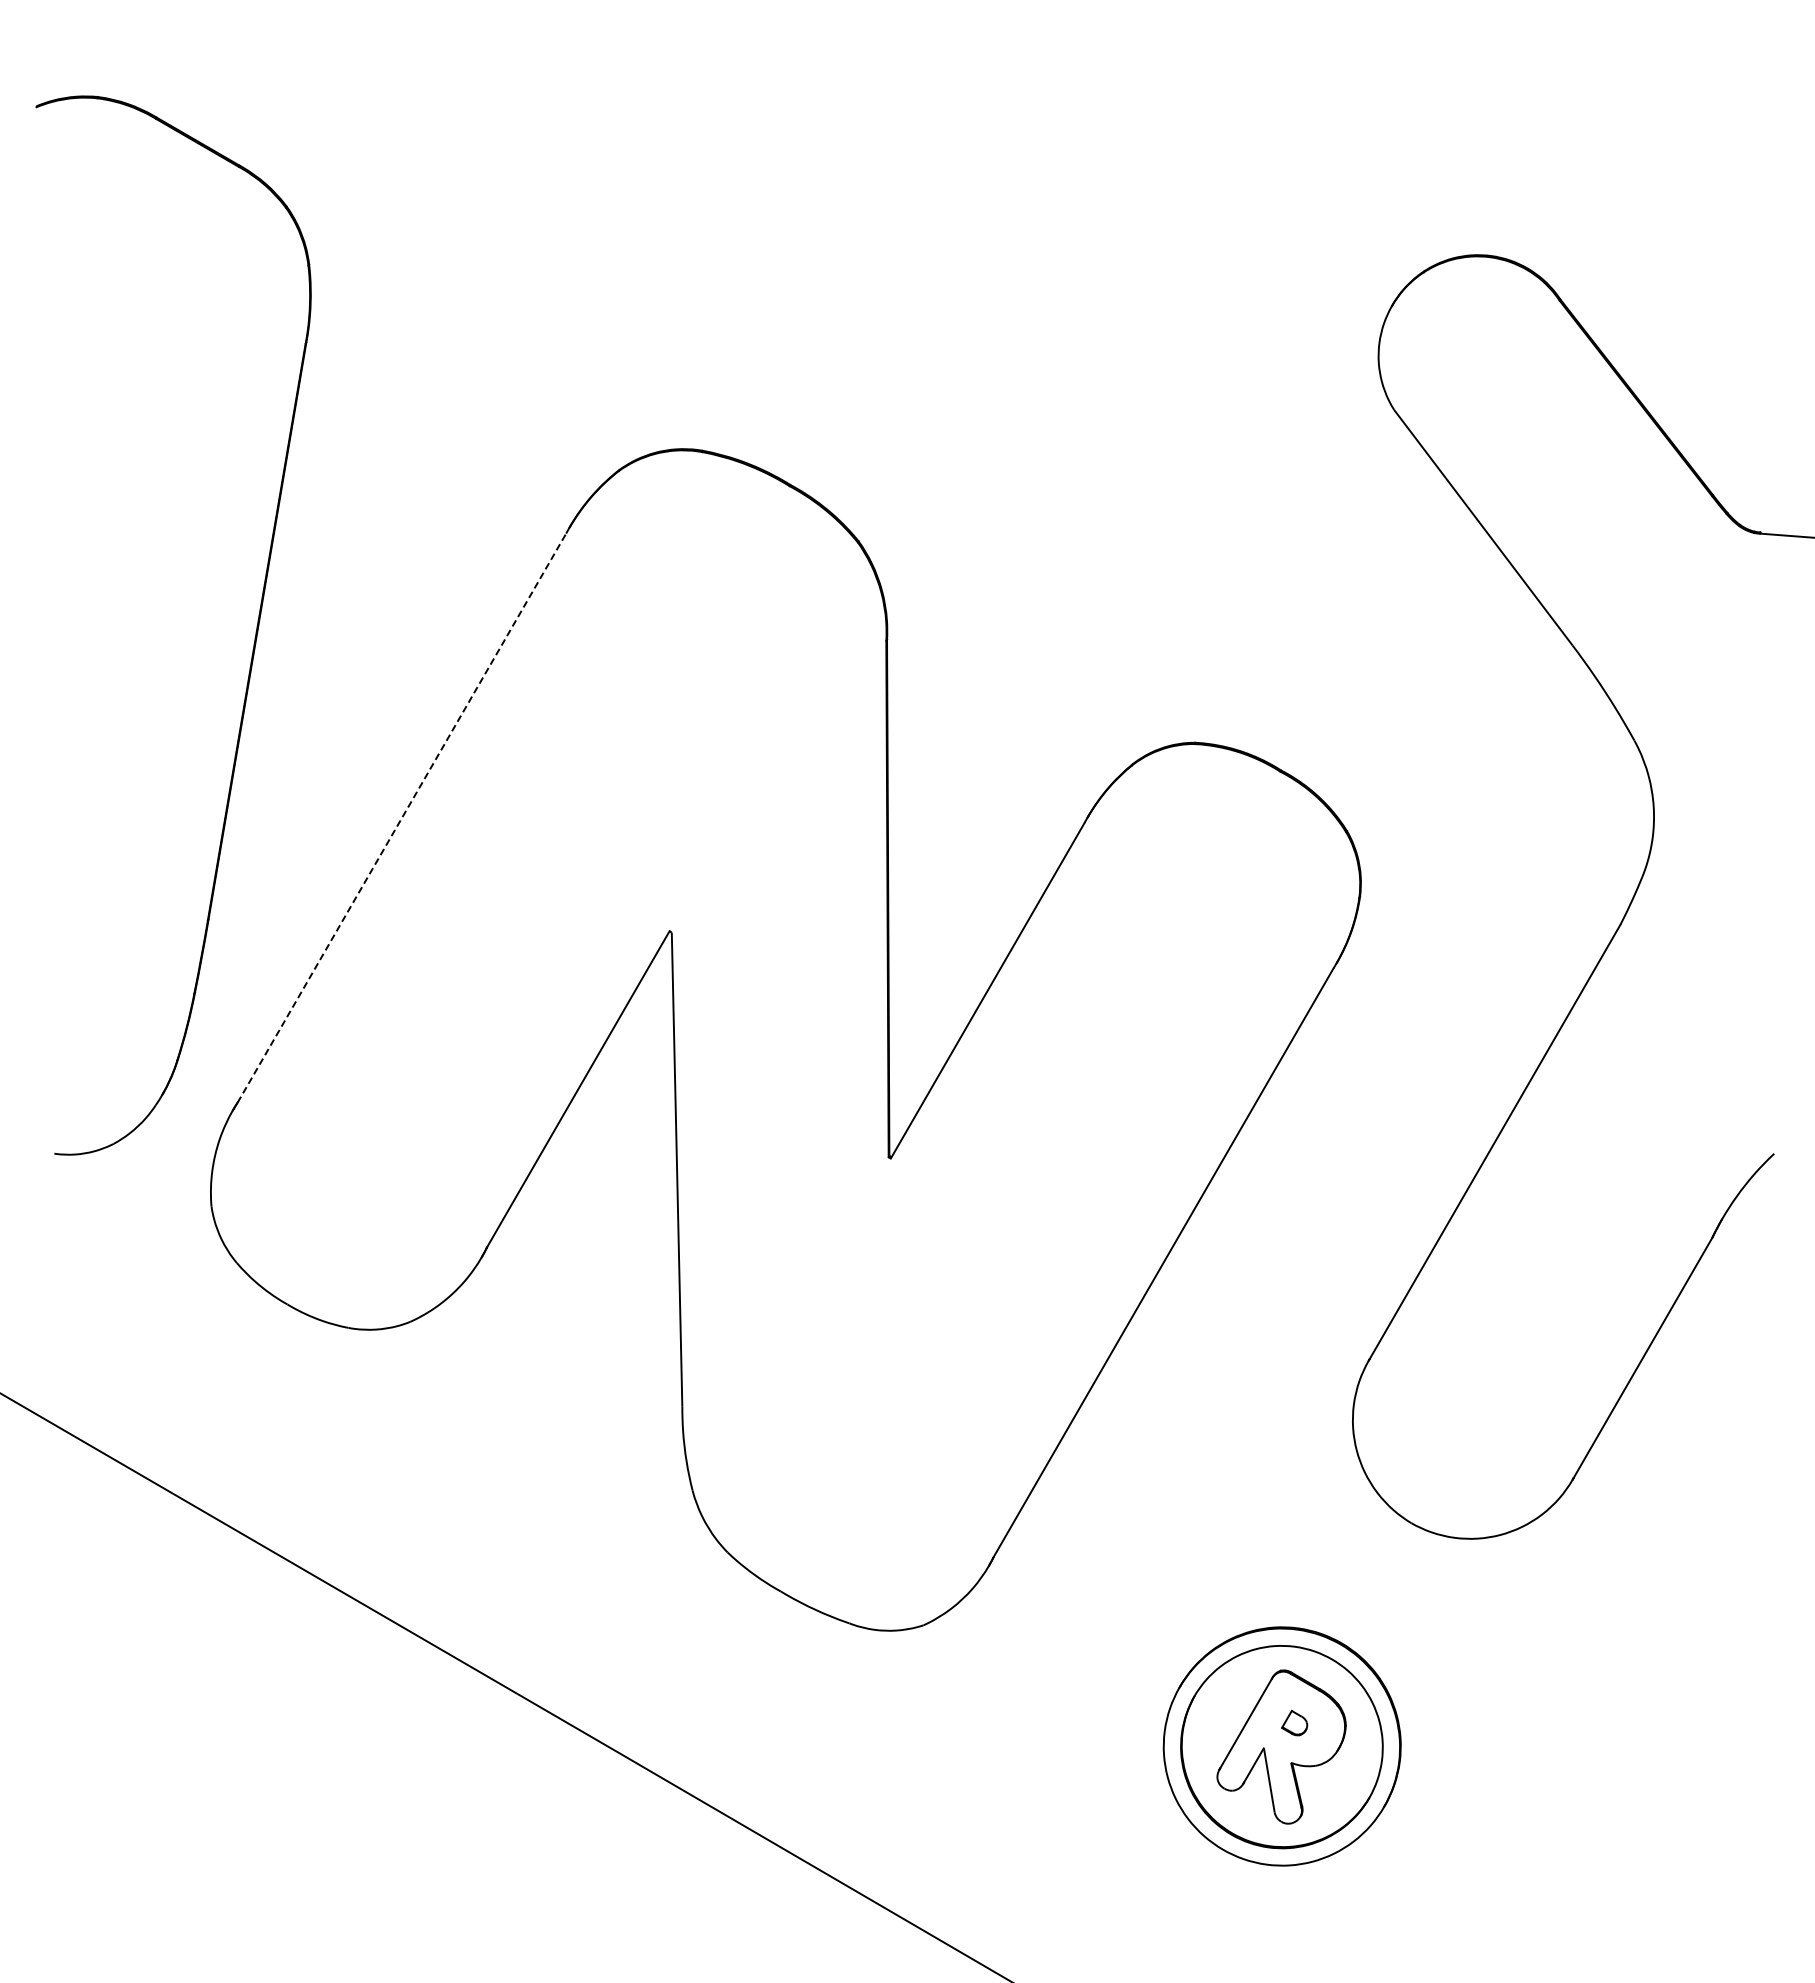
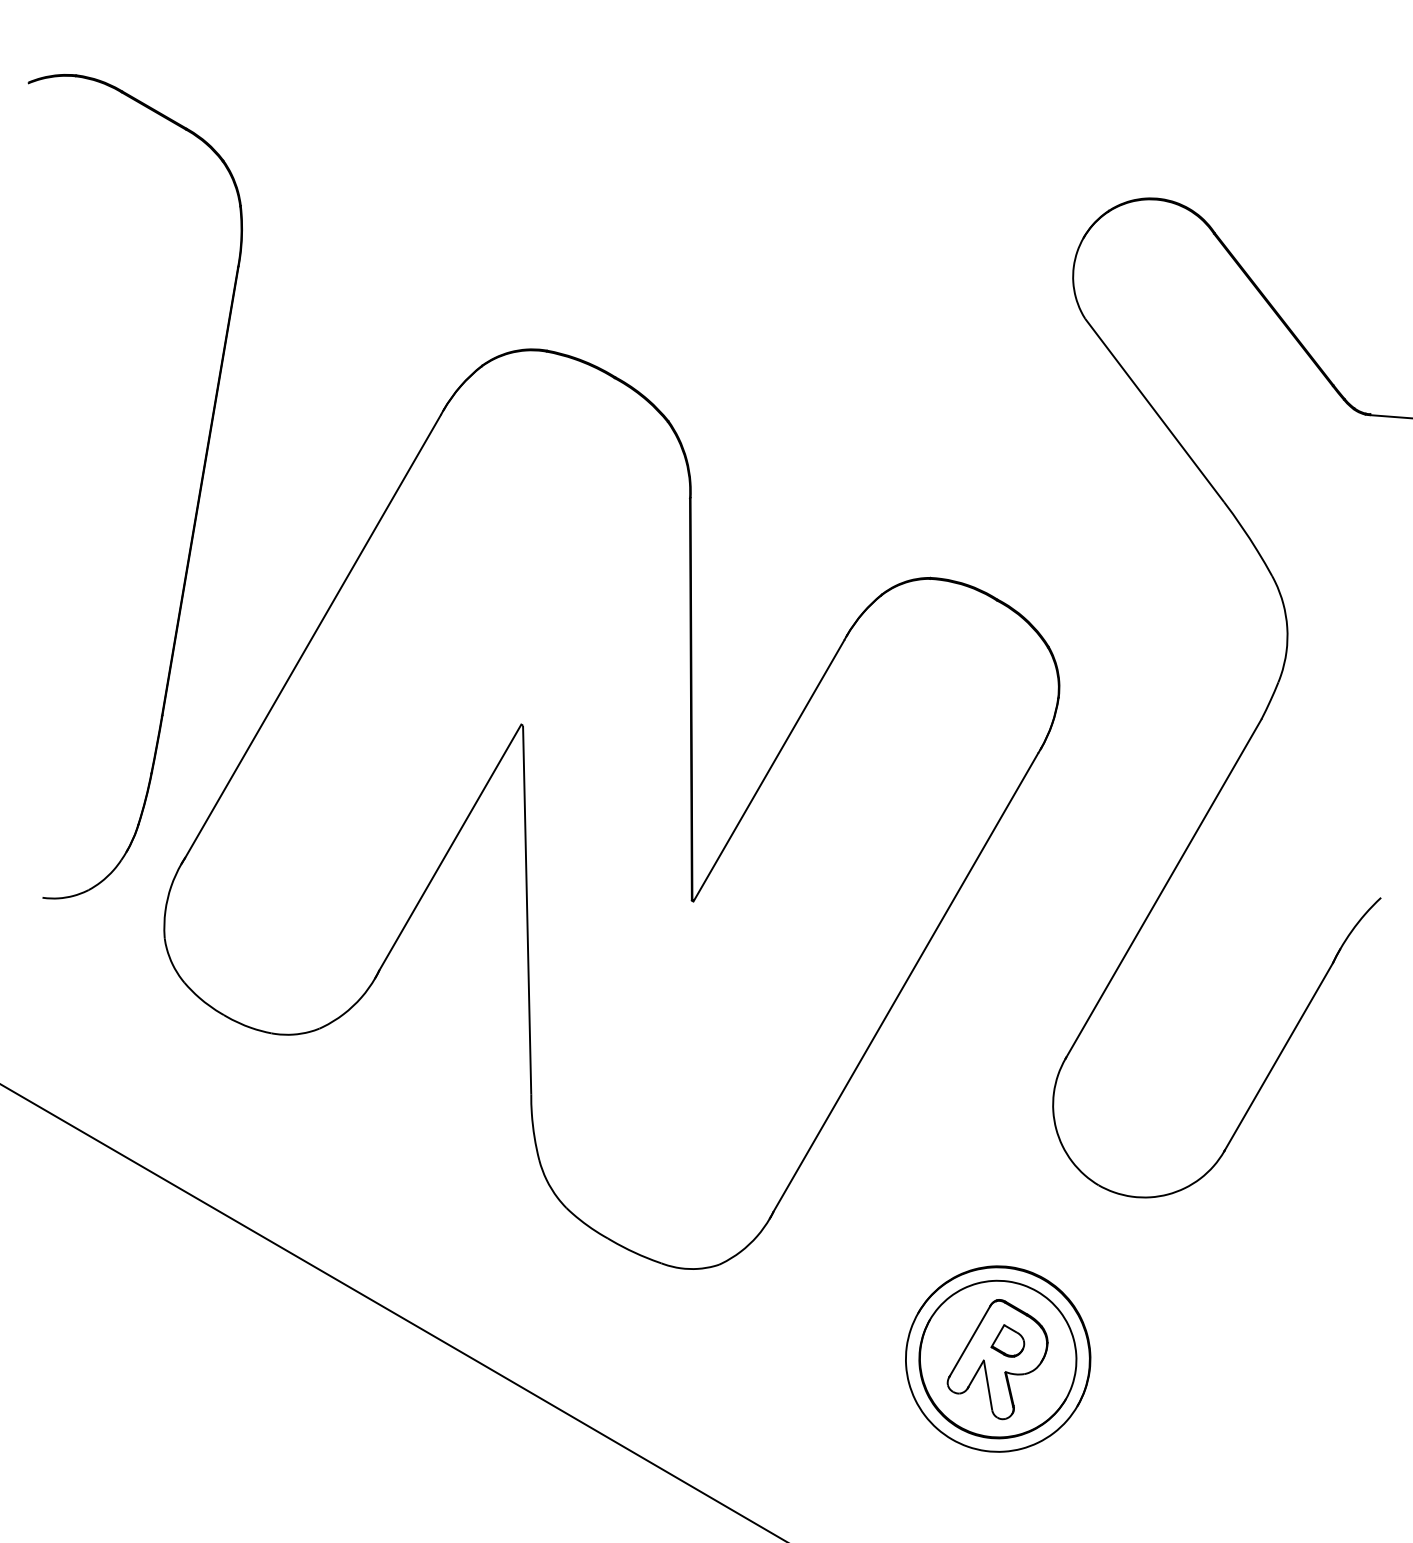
line: (401, 818) -> (312, 636), dashed -> solid
part: (1294, 1722) -> (1007, 1340), size x1.67

